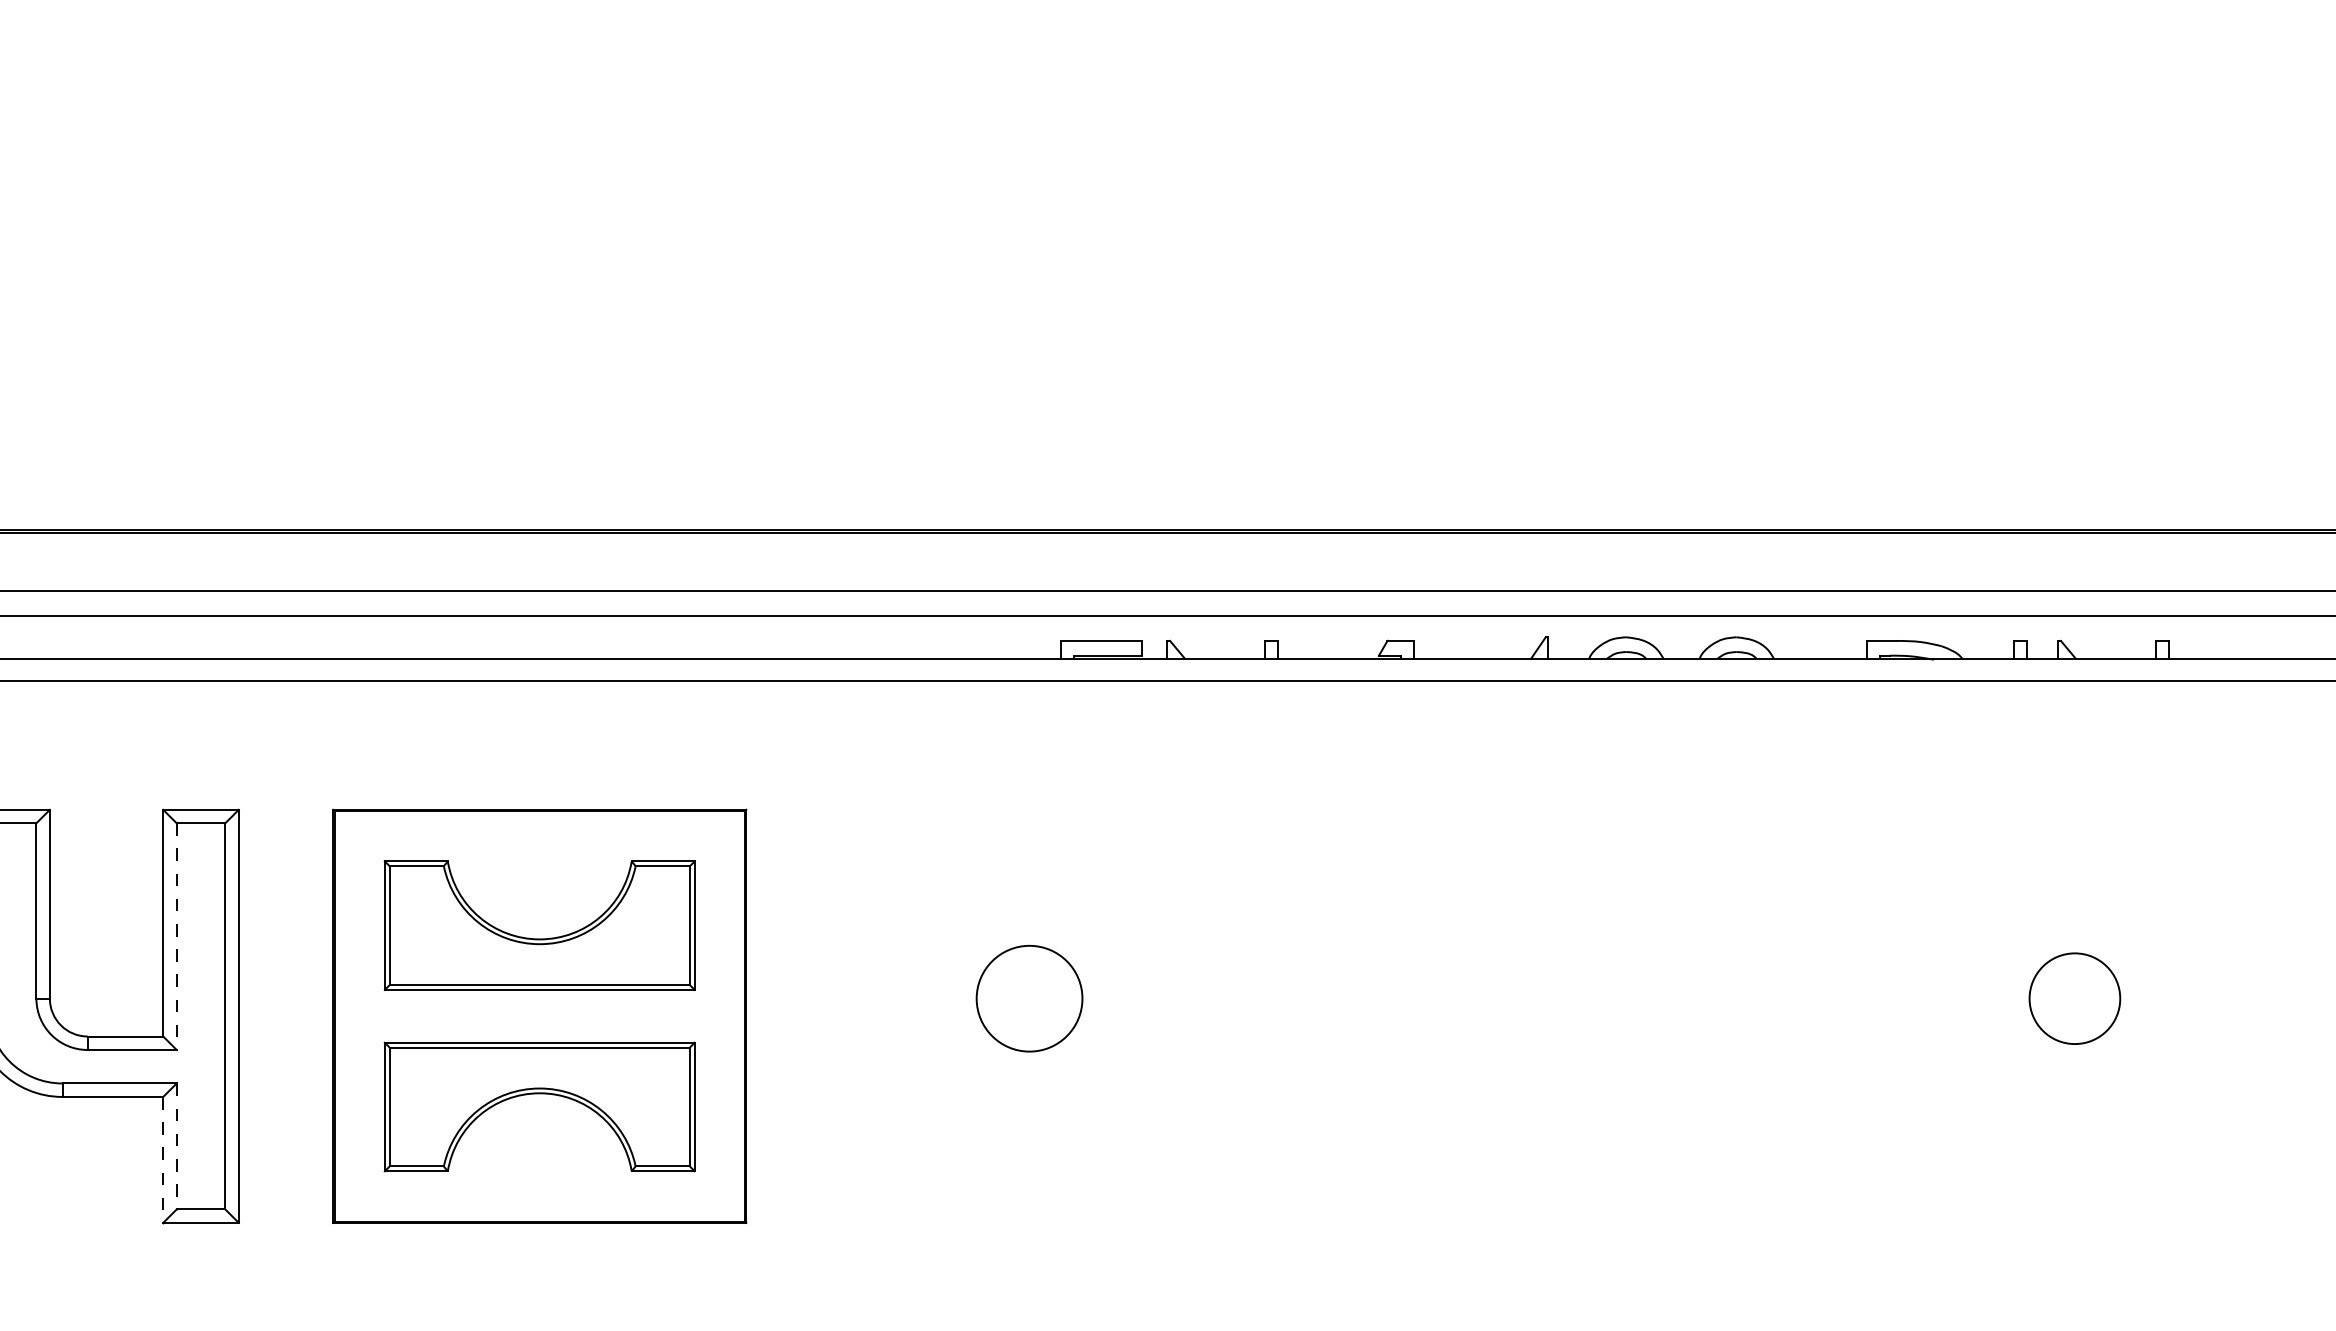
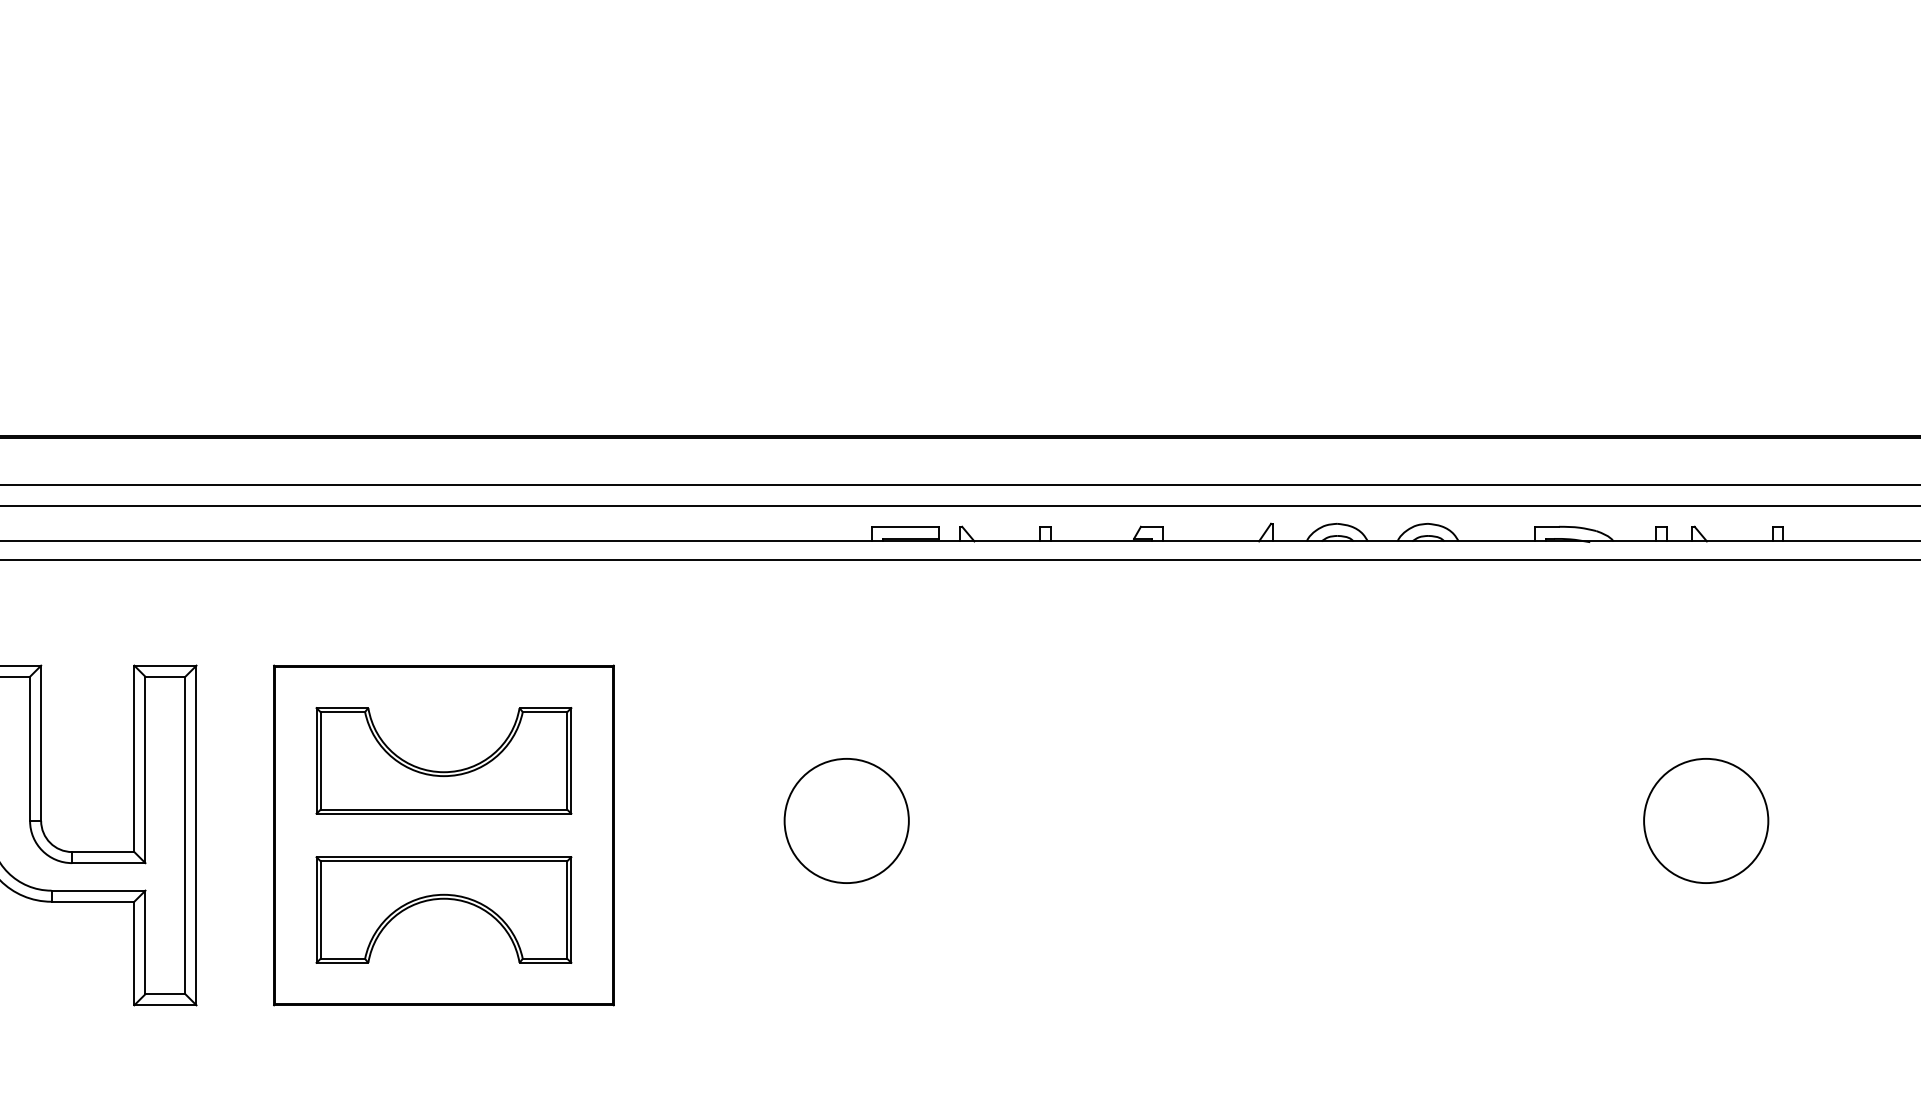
line: (176, 937) -> (145, 770), dashed -> solid
circle: (1029, 998) -> (846, 820), size x1.43
circle: (2075, 998) -> (1706, 820), size x1.67
line: (176, 1146) -> (145, 942), dashed -> solid
line: (163, 1159) -> (134, 953), dashed -> solid

